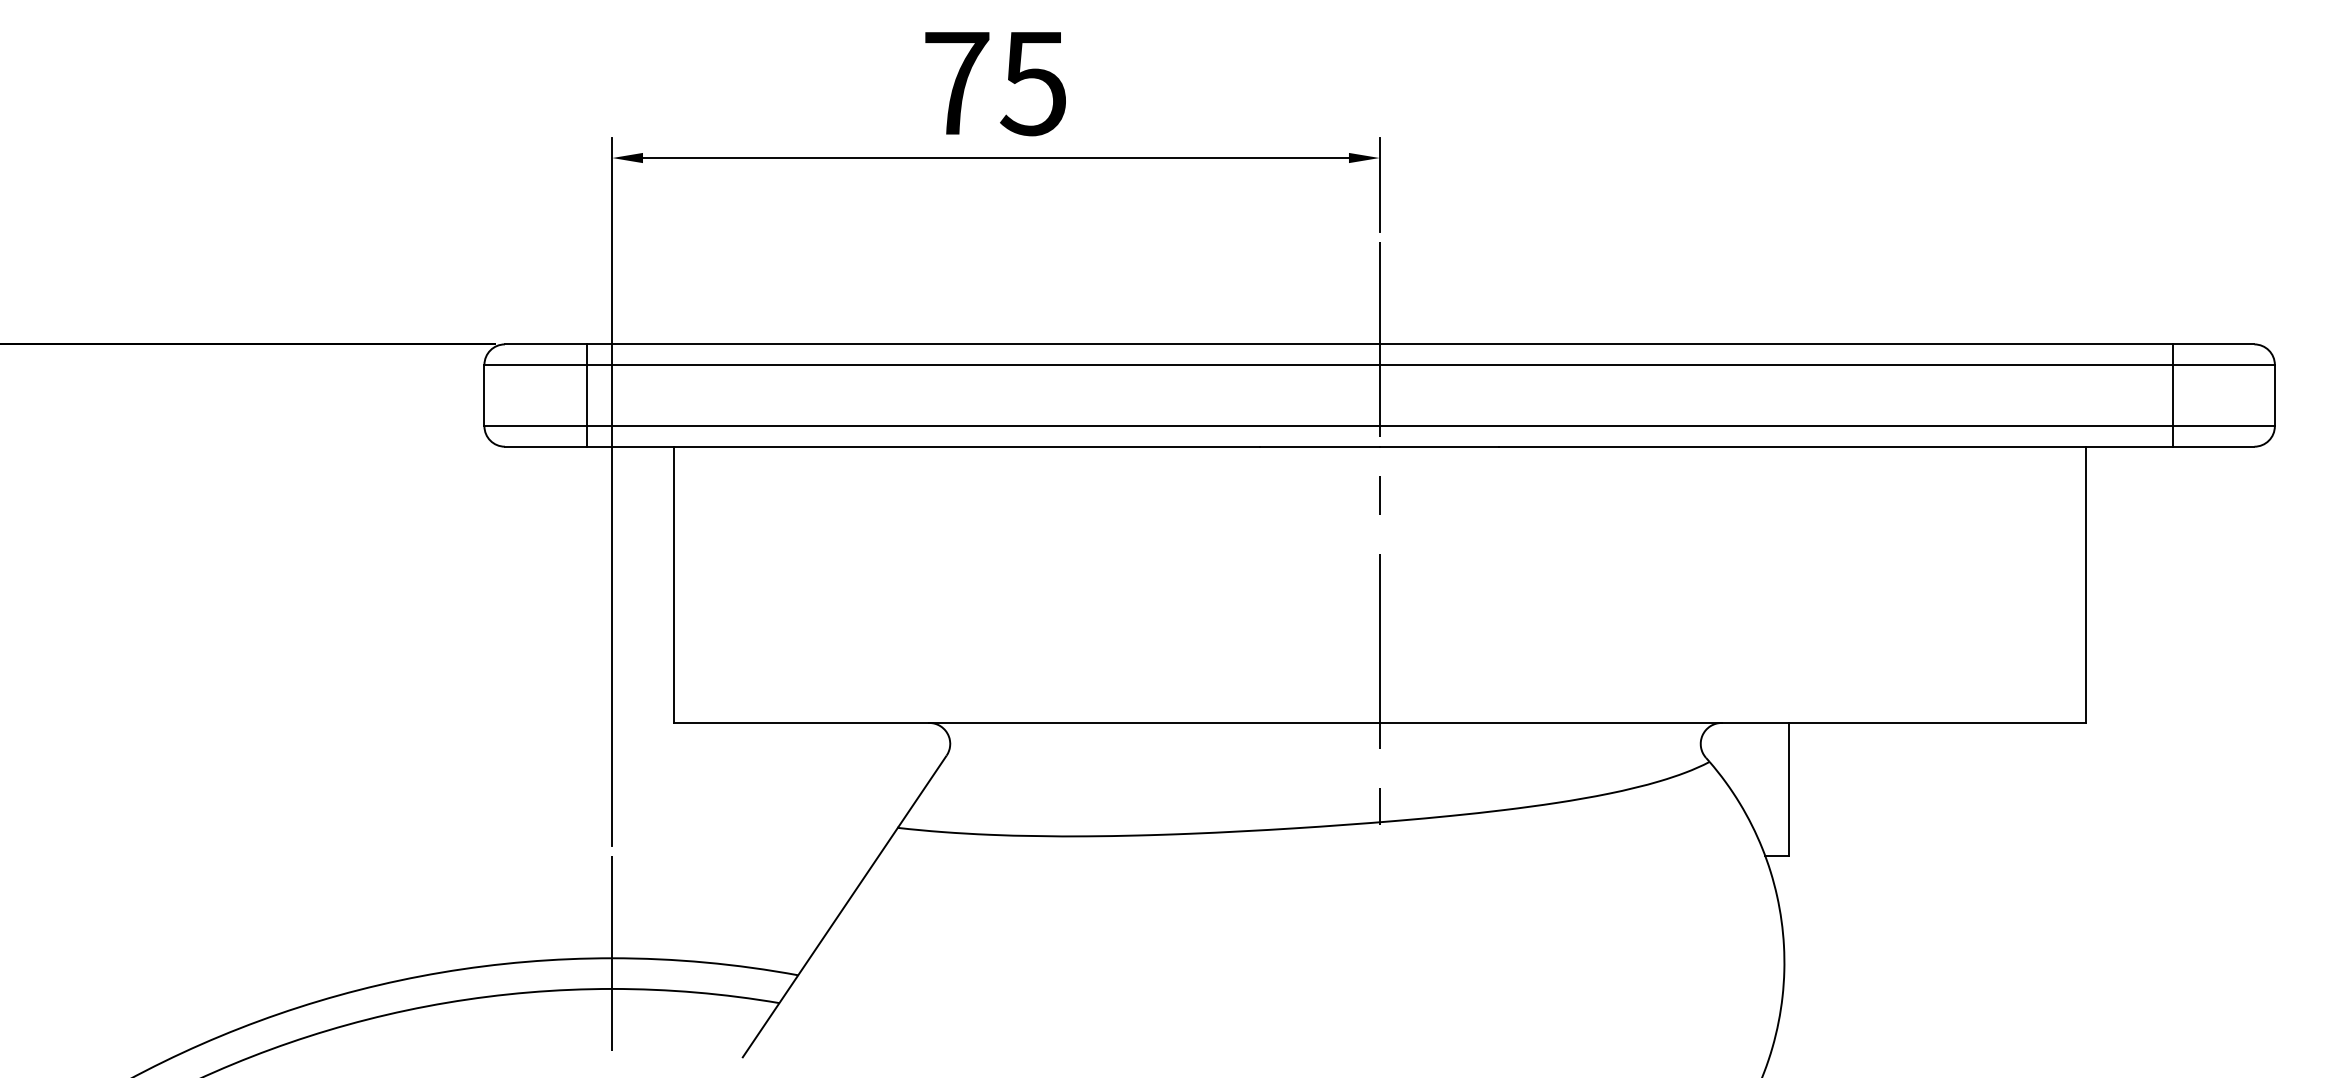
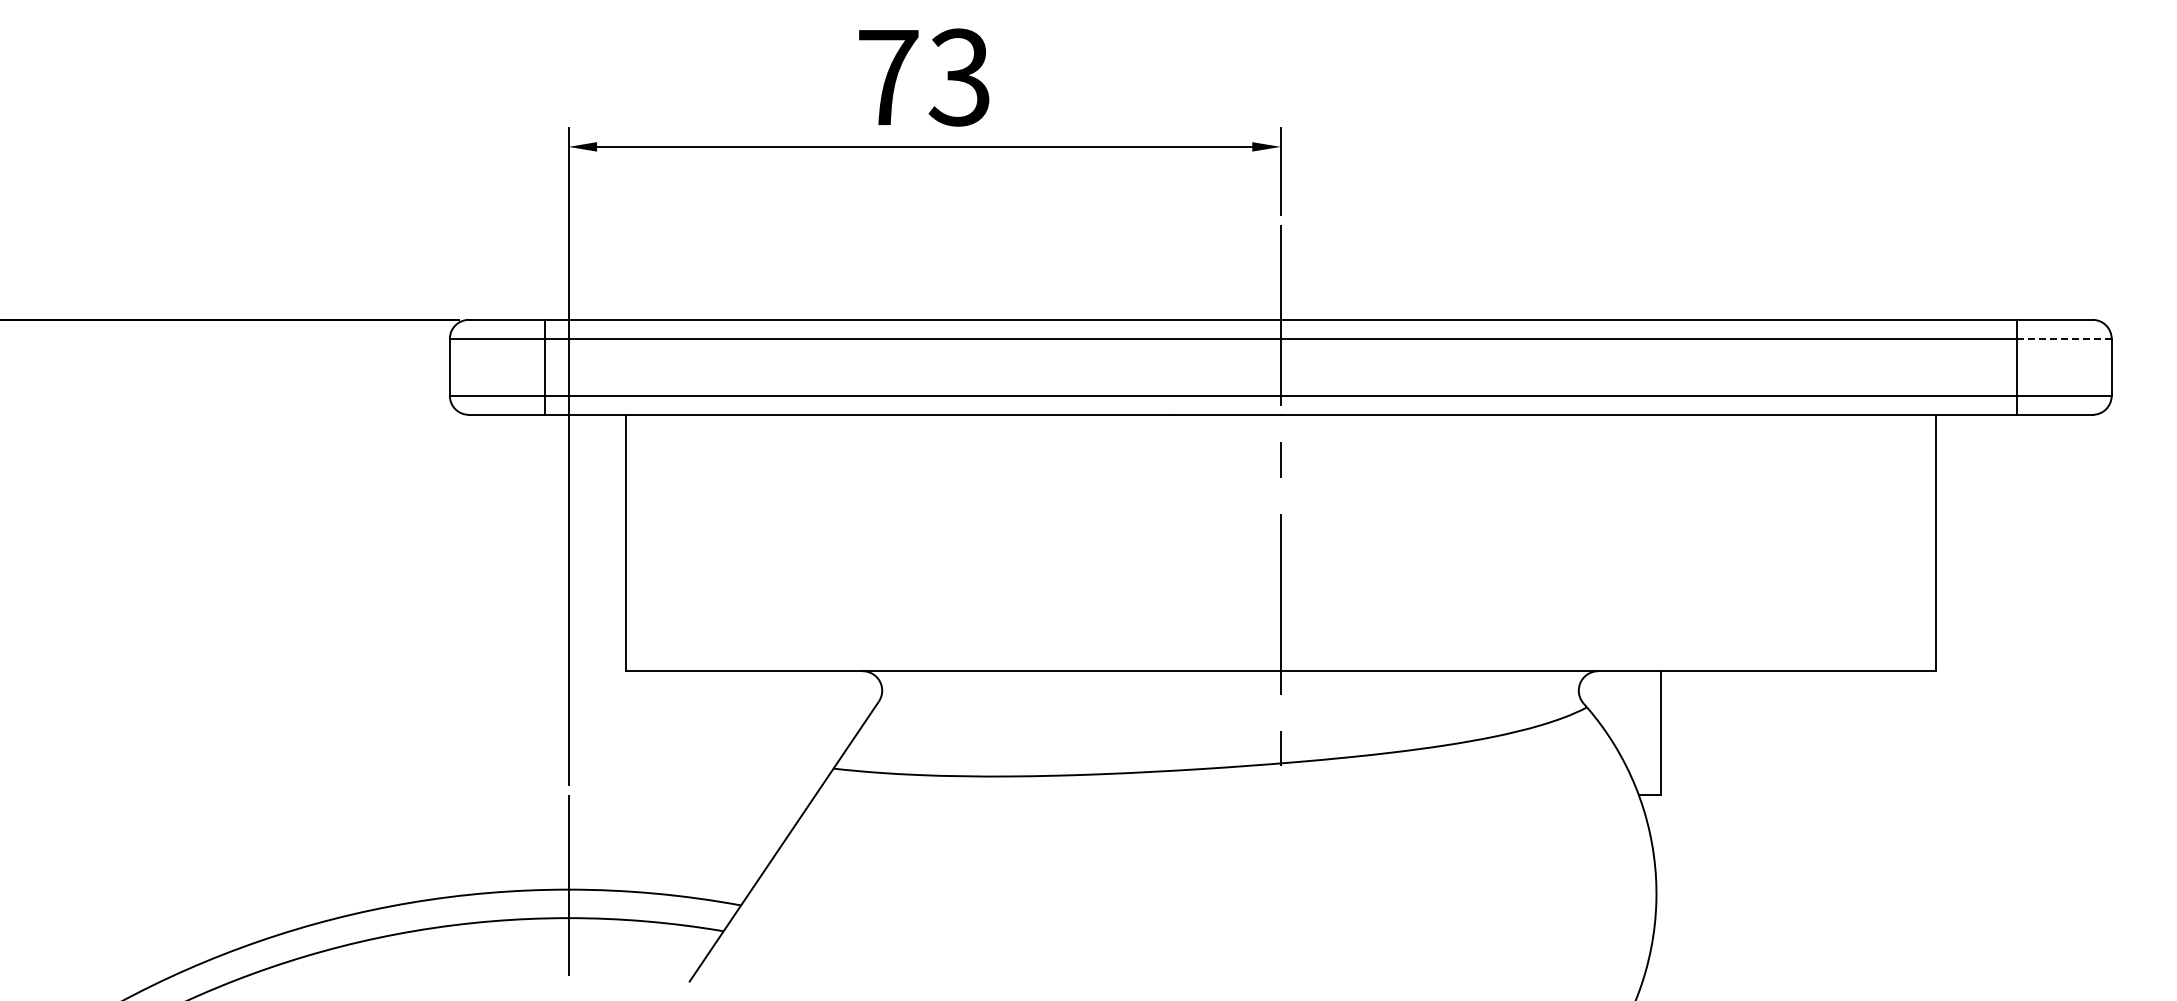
text: (1032, 83) -> (958, 77), 75 -> 73
line: (2222, 364) -> (2063, 338), solid -> dashed

